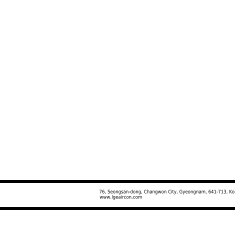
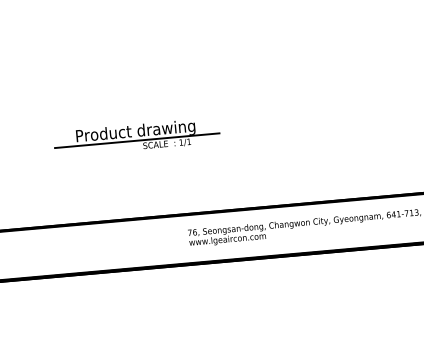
part: (76, 136) -> (136, 136), added

